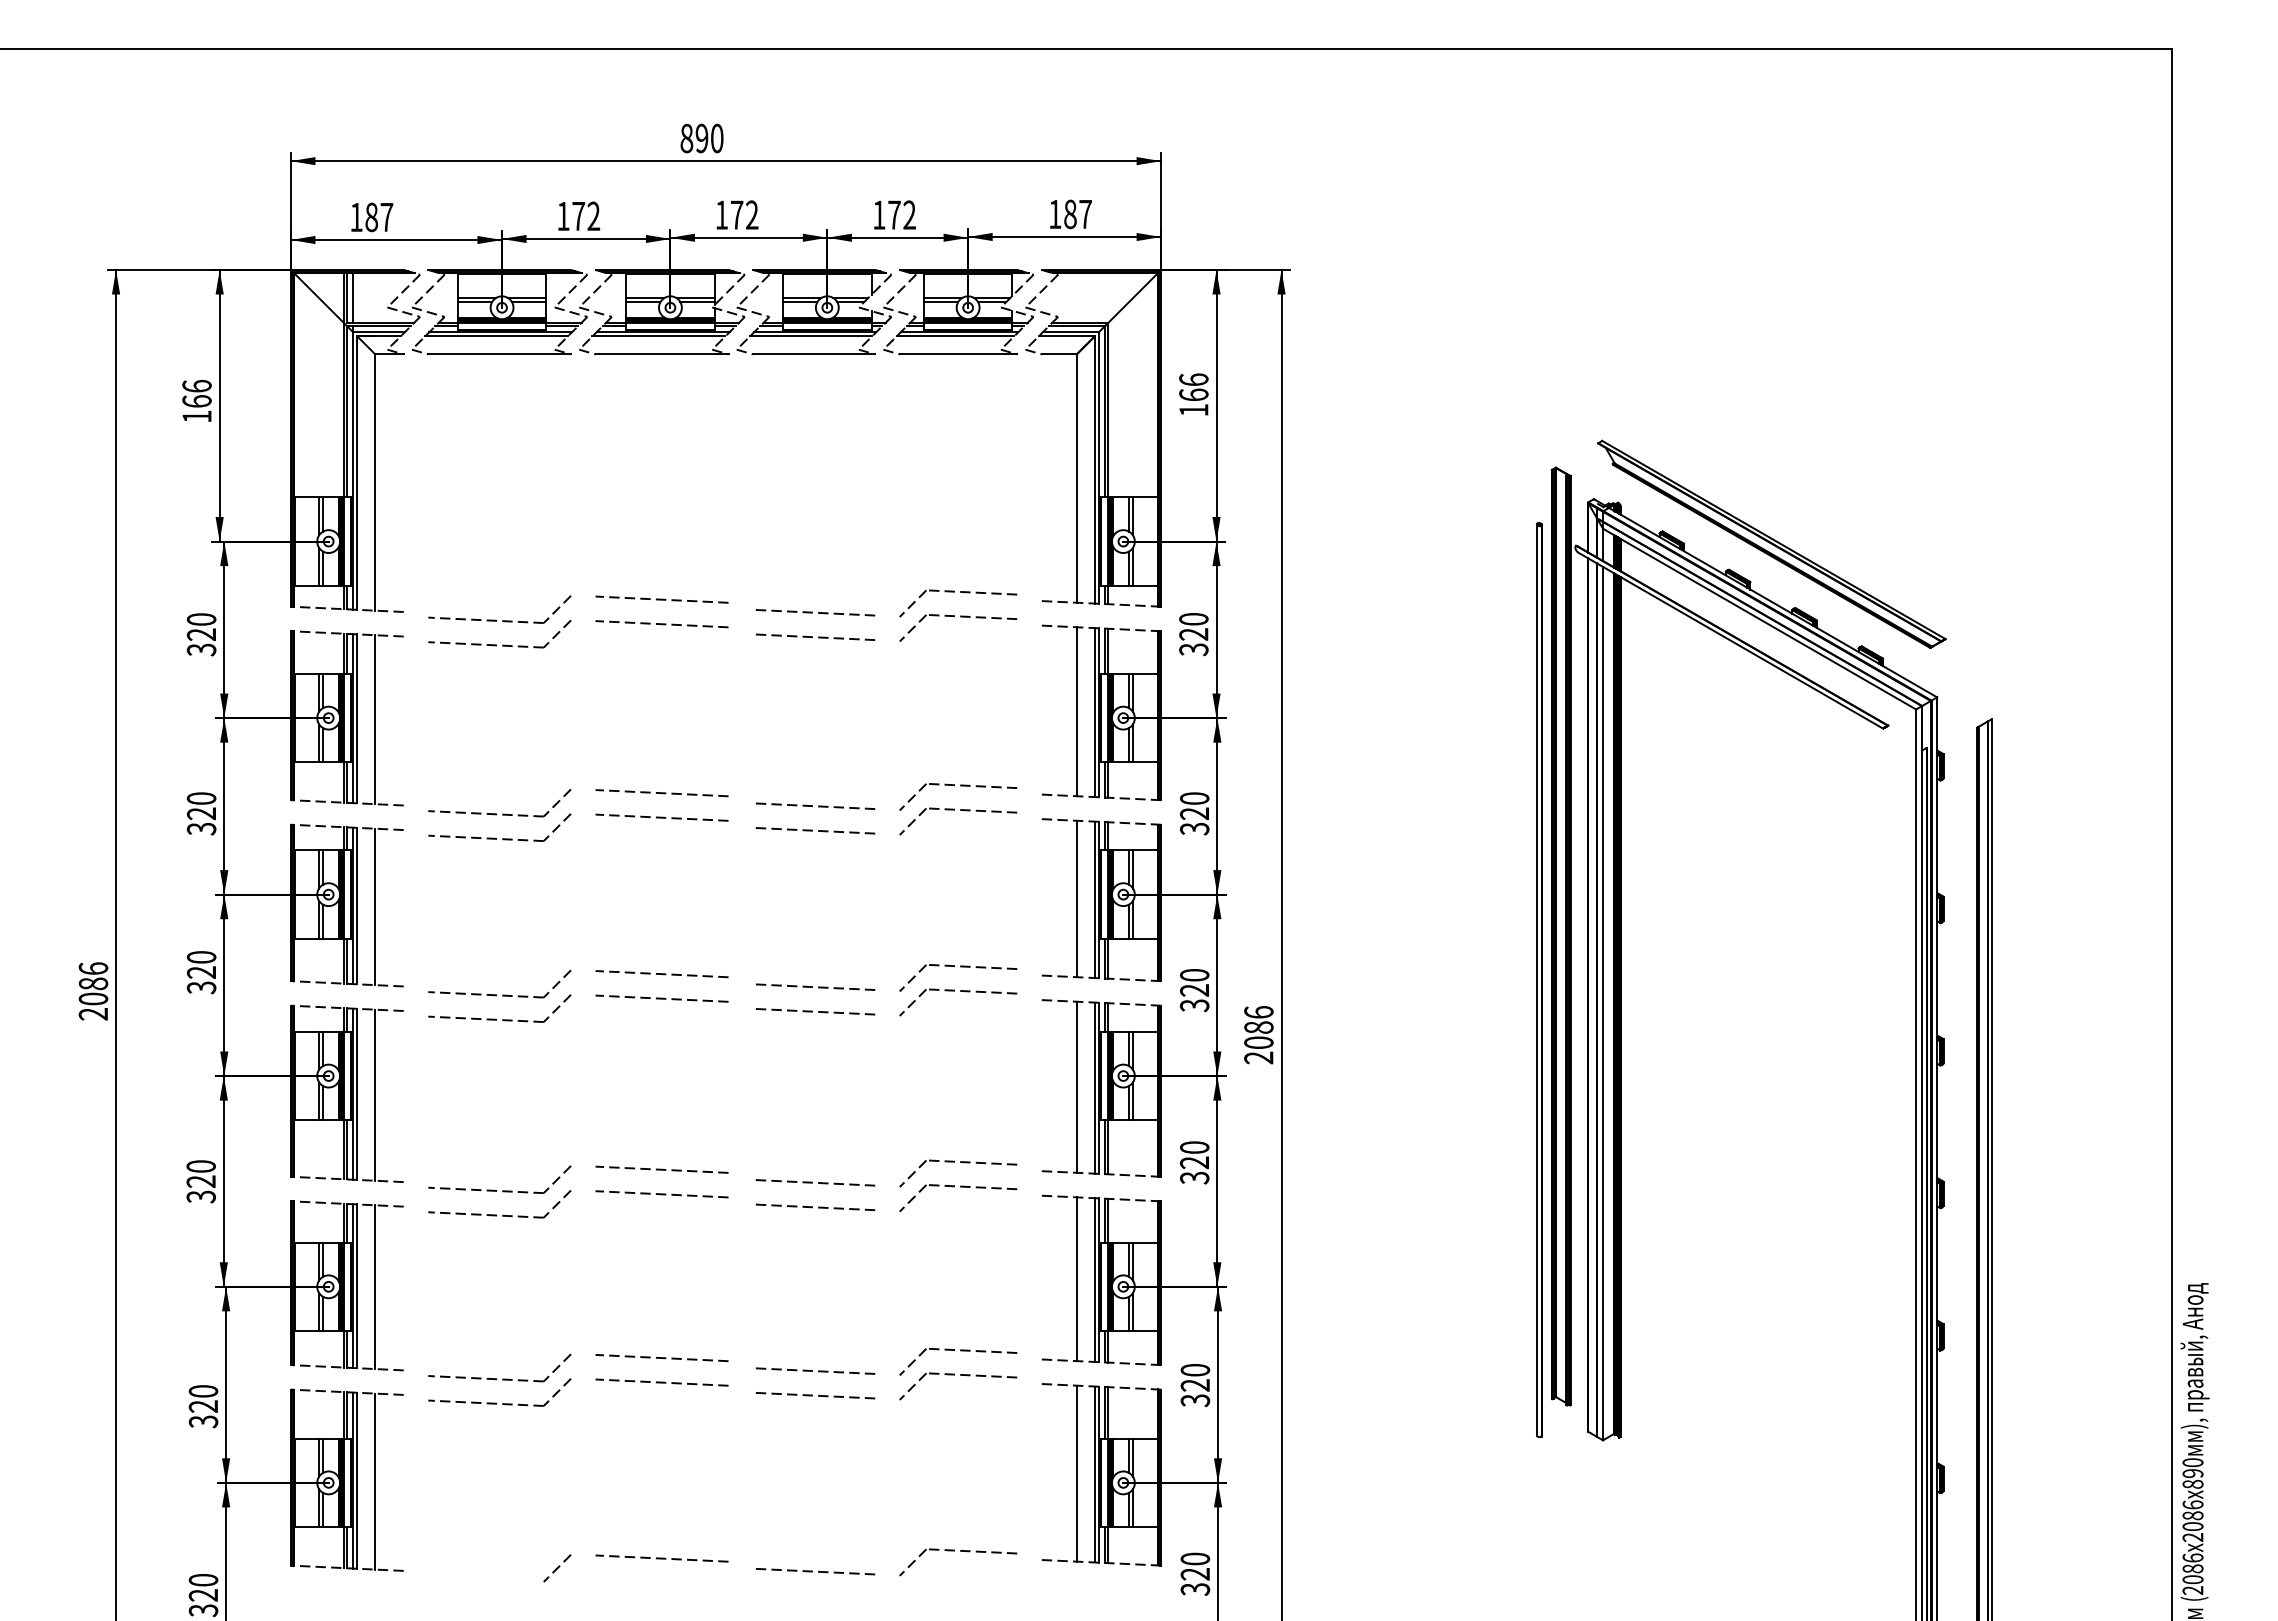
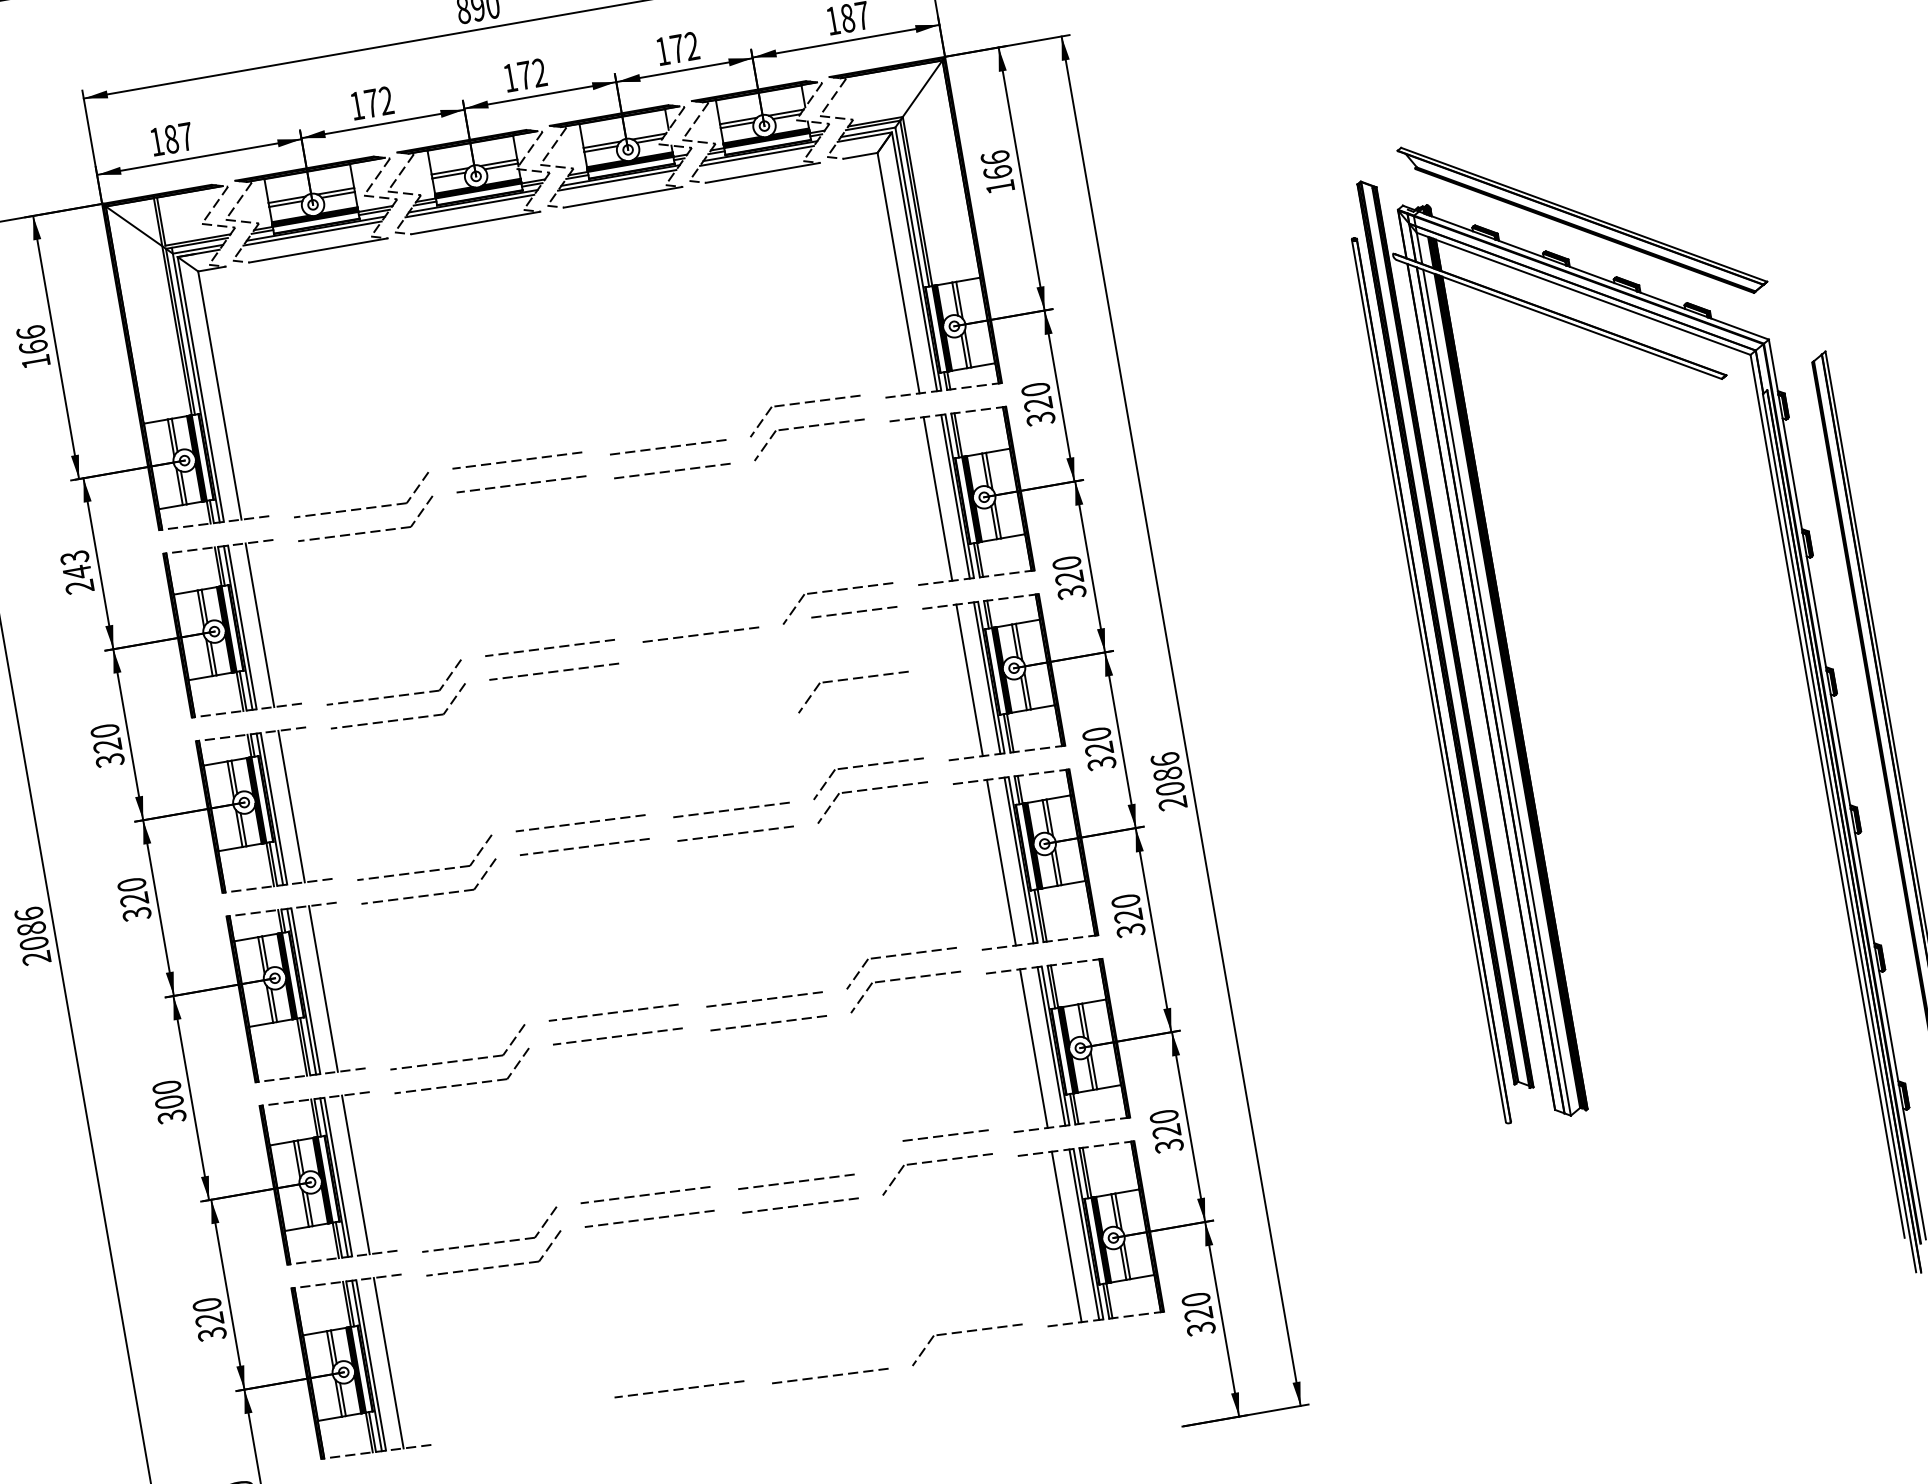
line: (353, 297) -> (167, 220), removed
text: (201, 634) -> (77, 572), 320 -> 243
line: (912, 821) -> (797, 633), removed
line: (812, 830) -> (702, 658), removed
part: (960, 877) -> (853, 679), added
text: (200, 1181) -> (168, 1102), 320 -> 300
line: (912, 1361) -> (888, 1156), removed
line: (557, 1567) -> (579, 1415), removed

